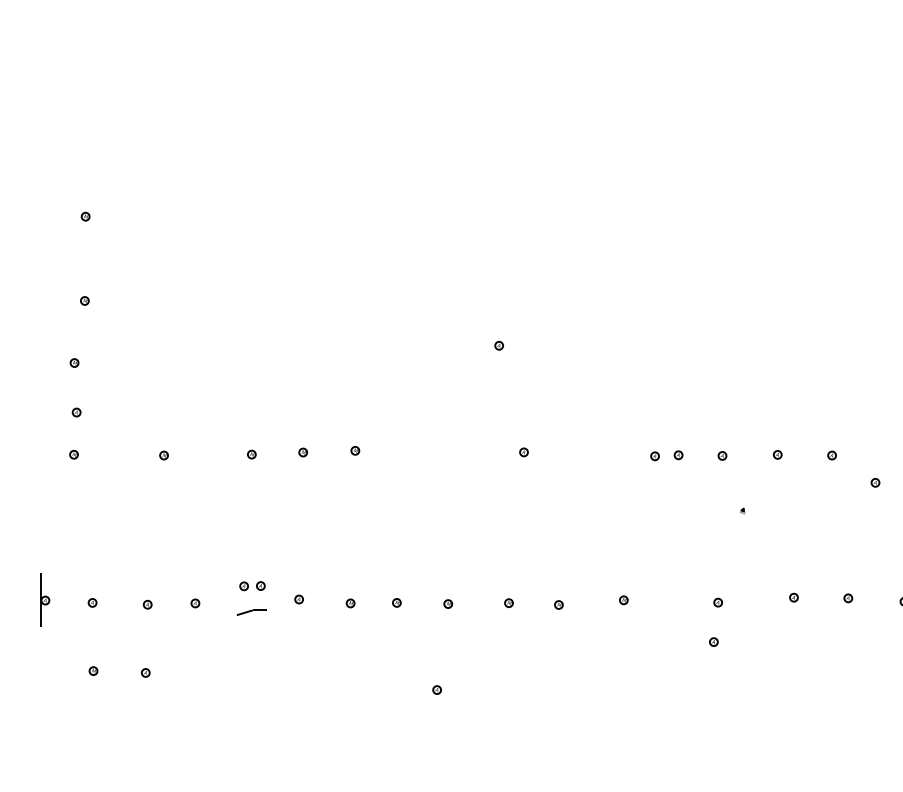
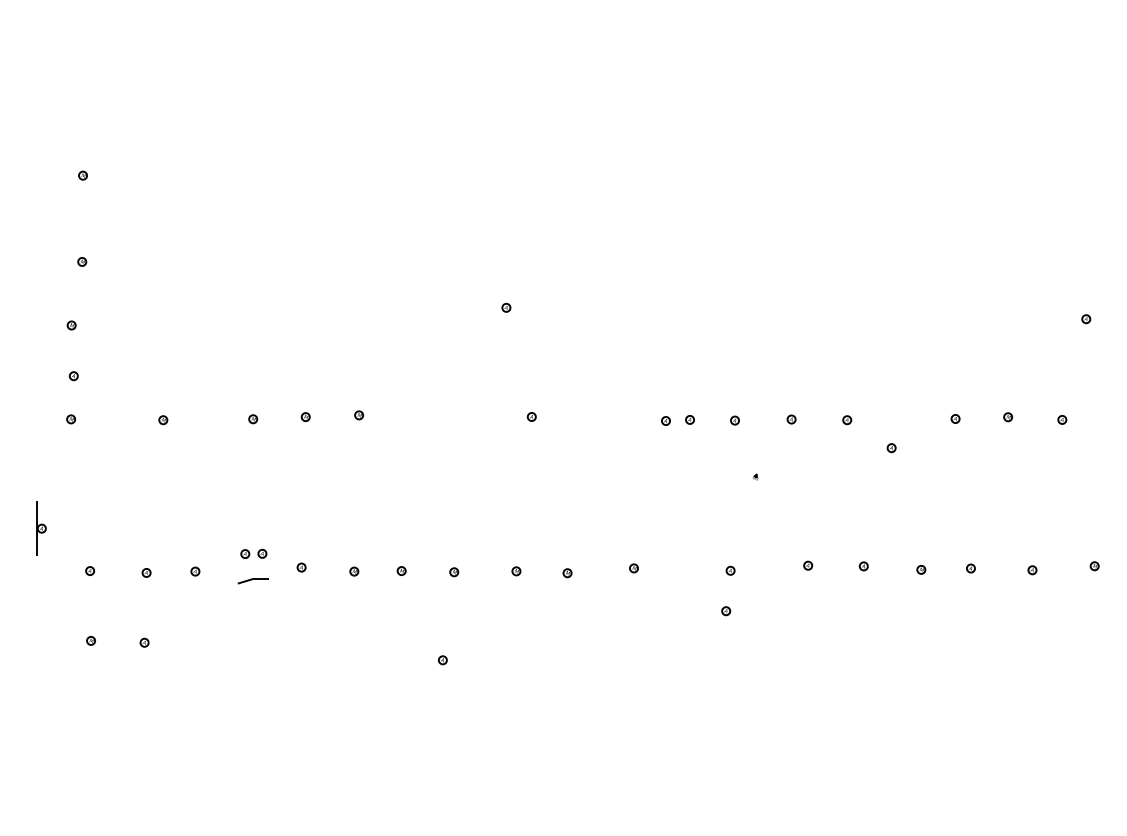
part: (45, 600) -> (41, 528), moved

